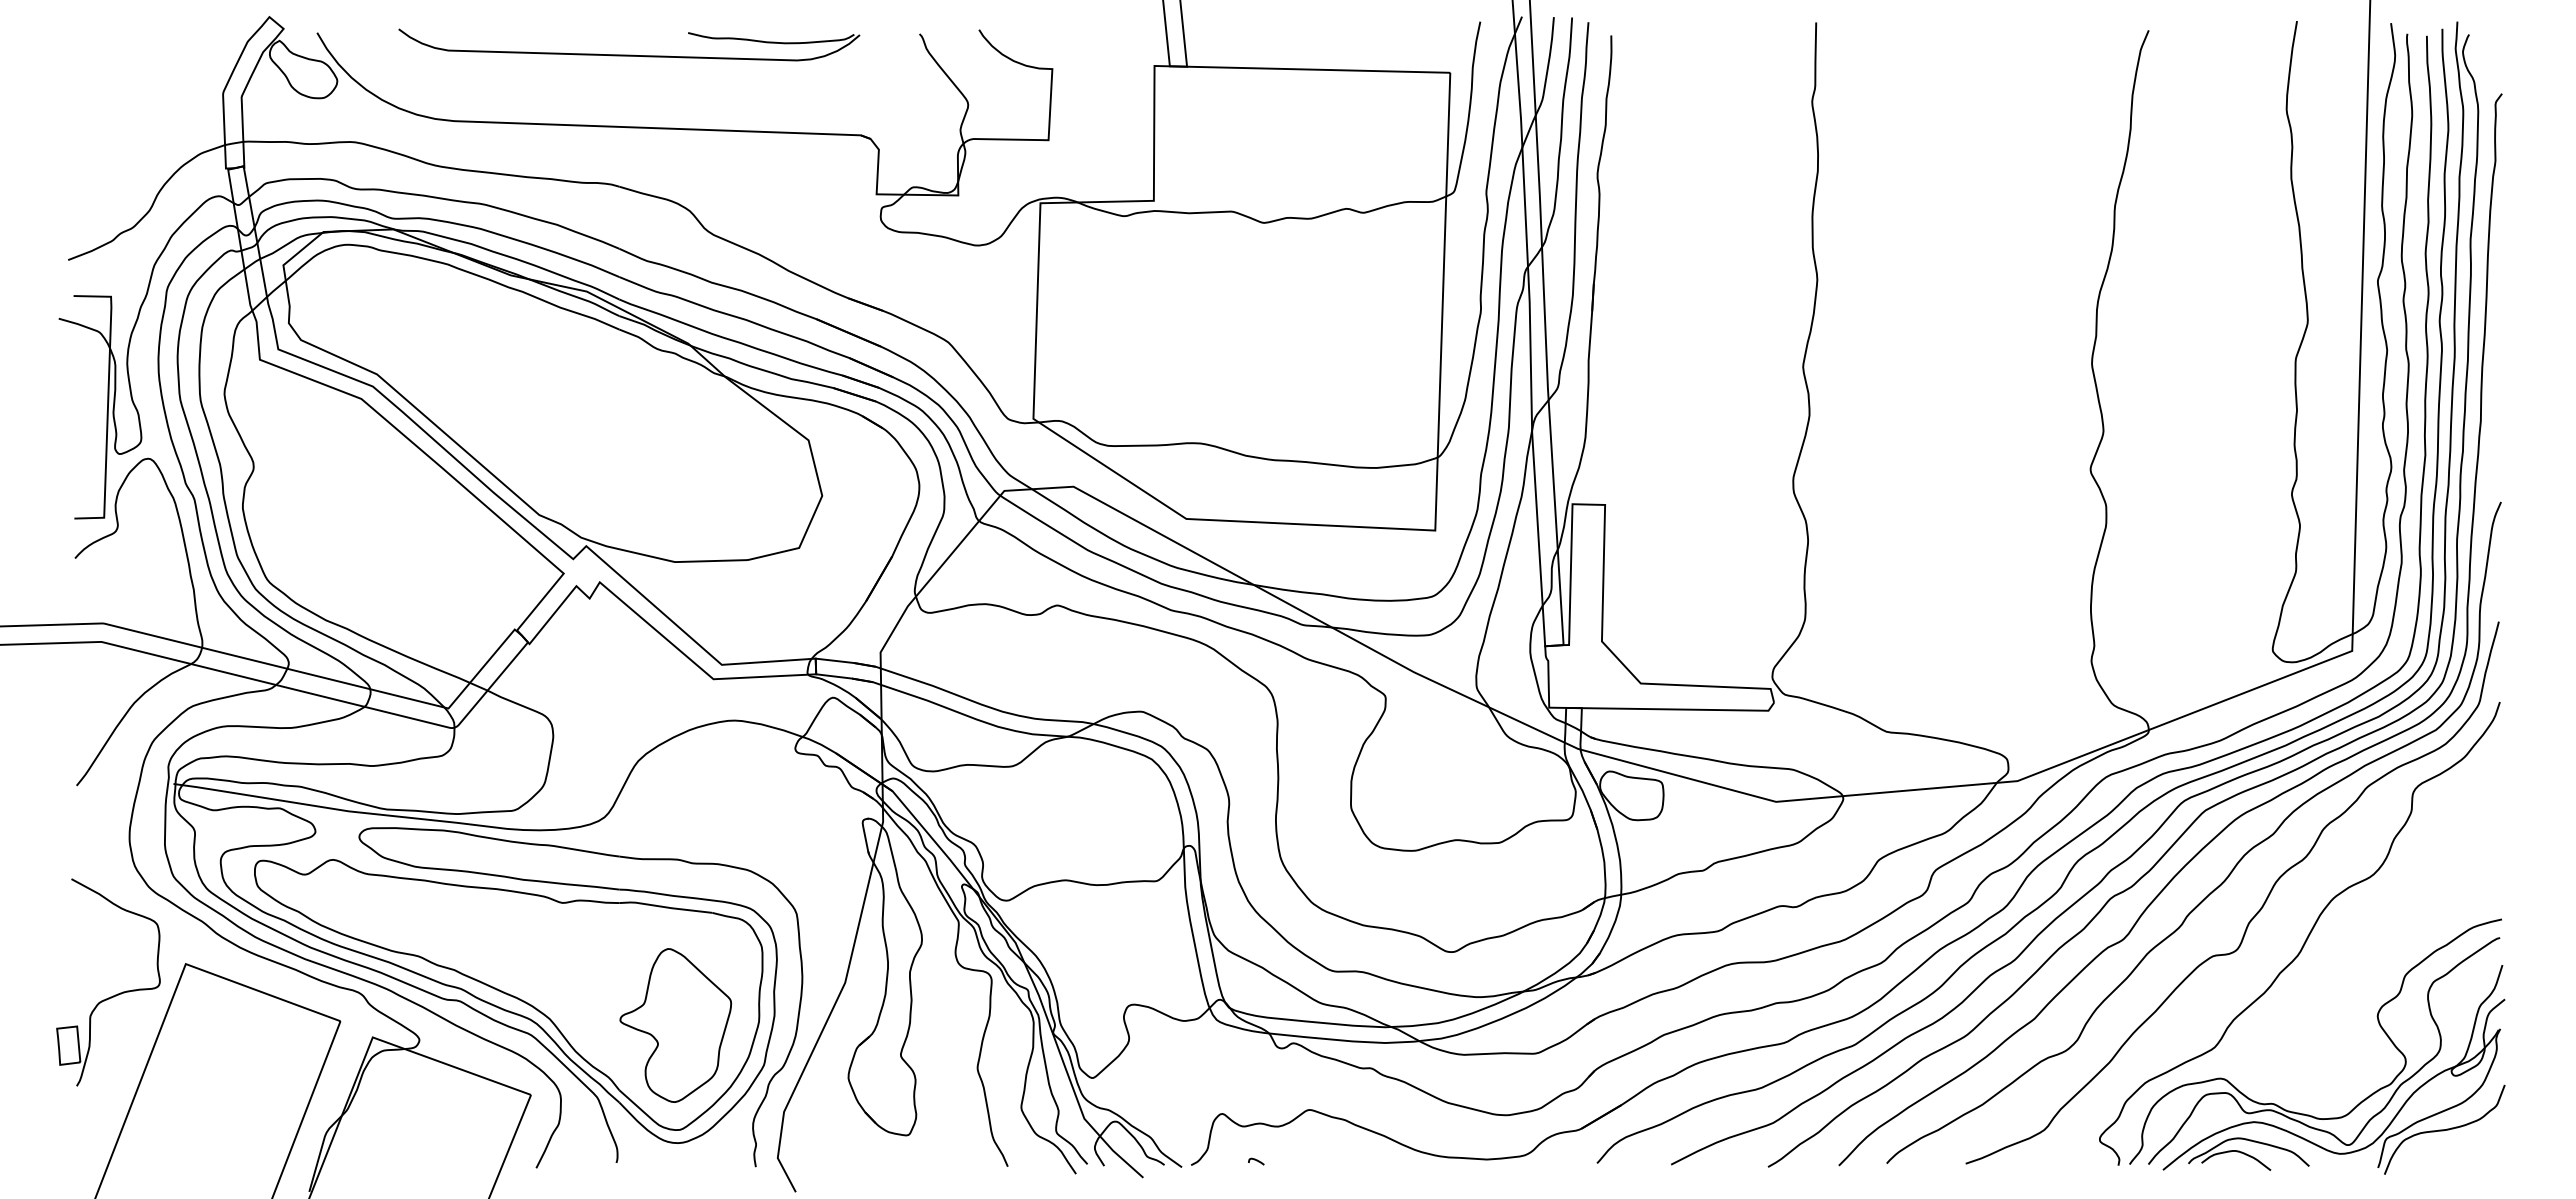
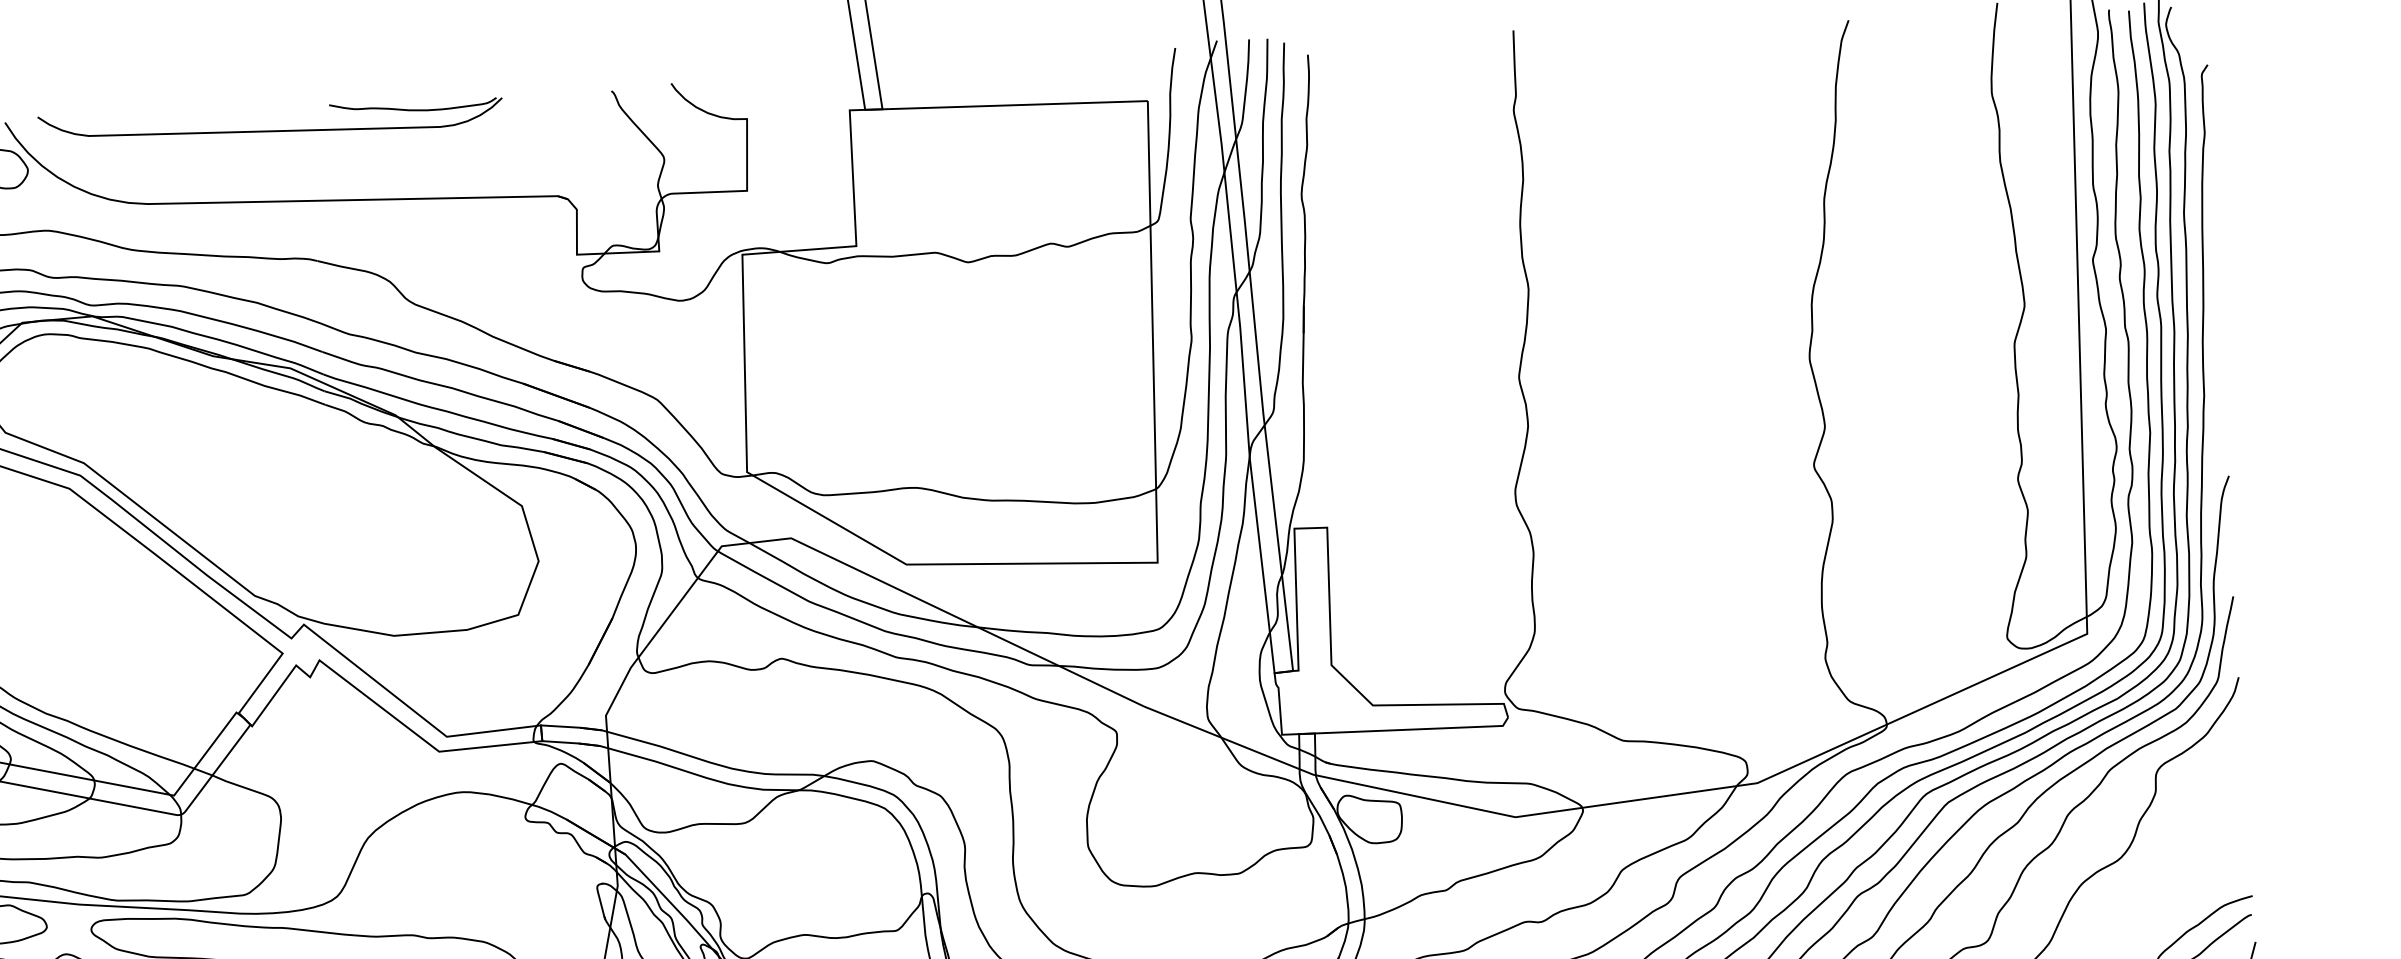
part: (629, 54) -> (271, 130), moved

